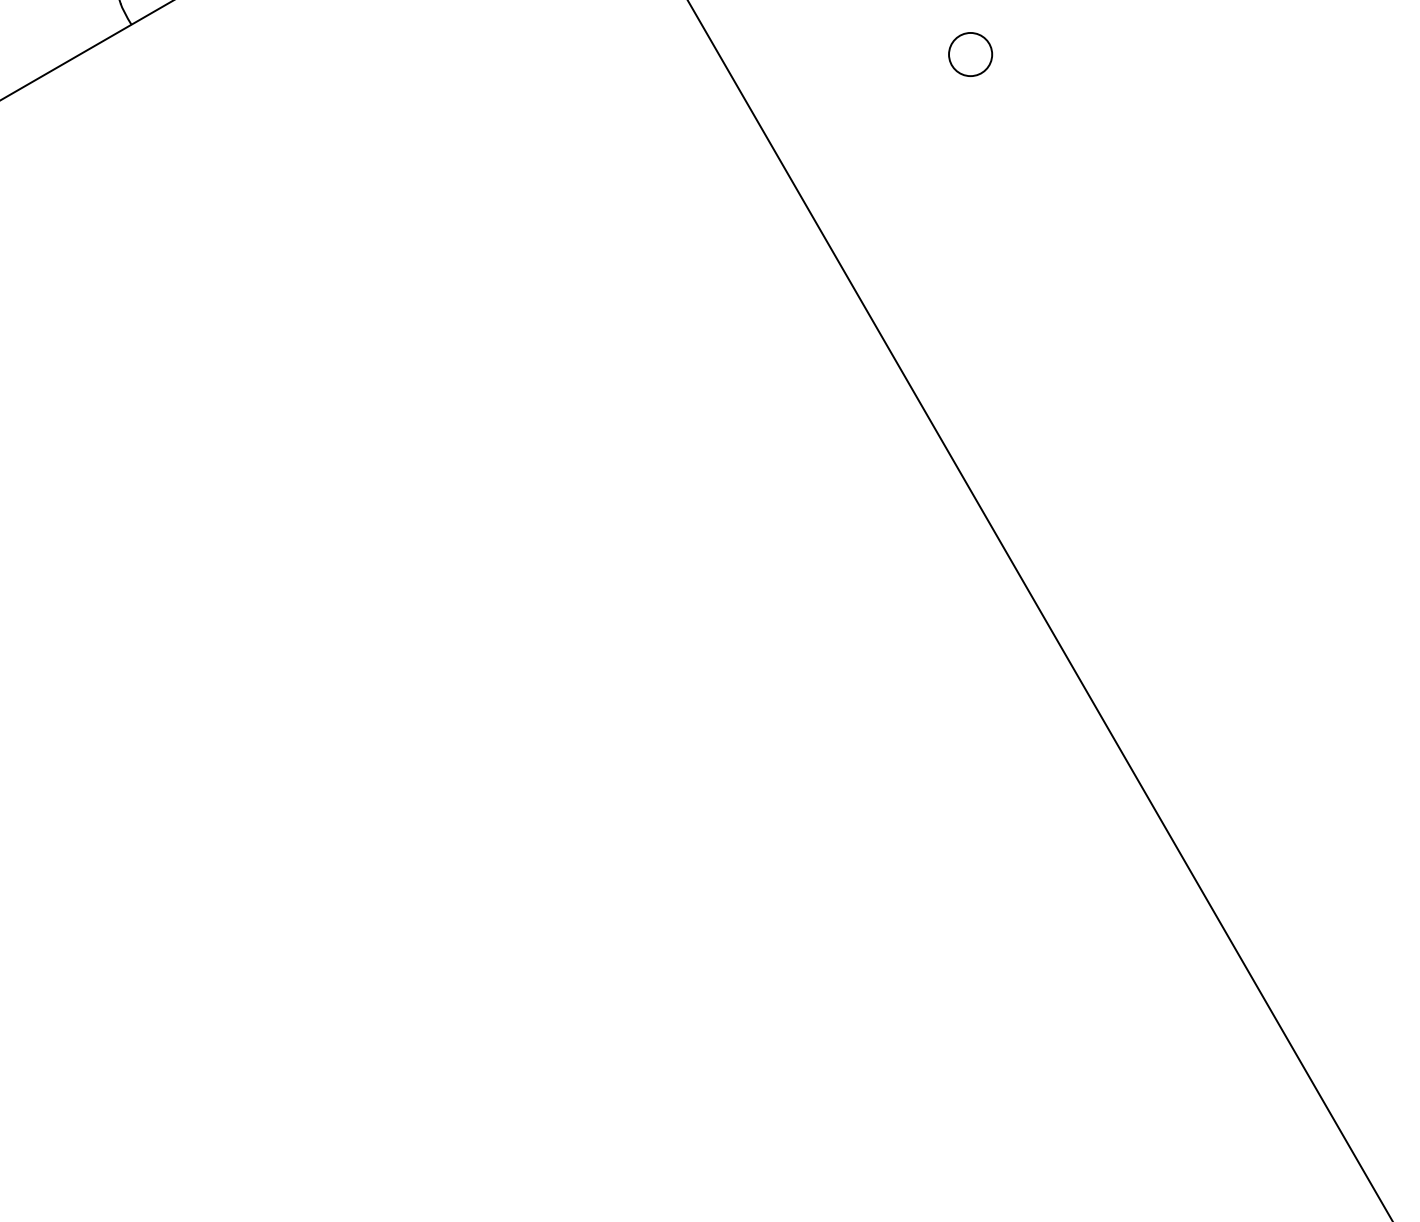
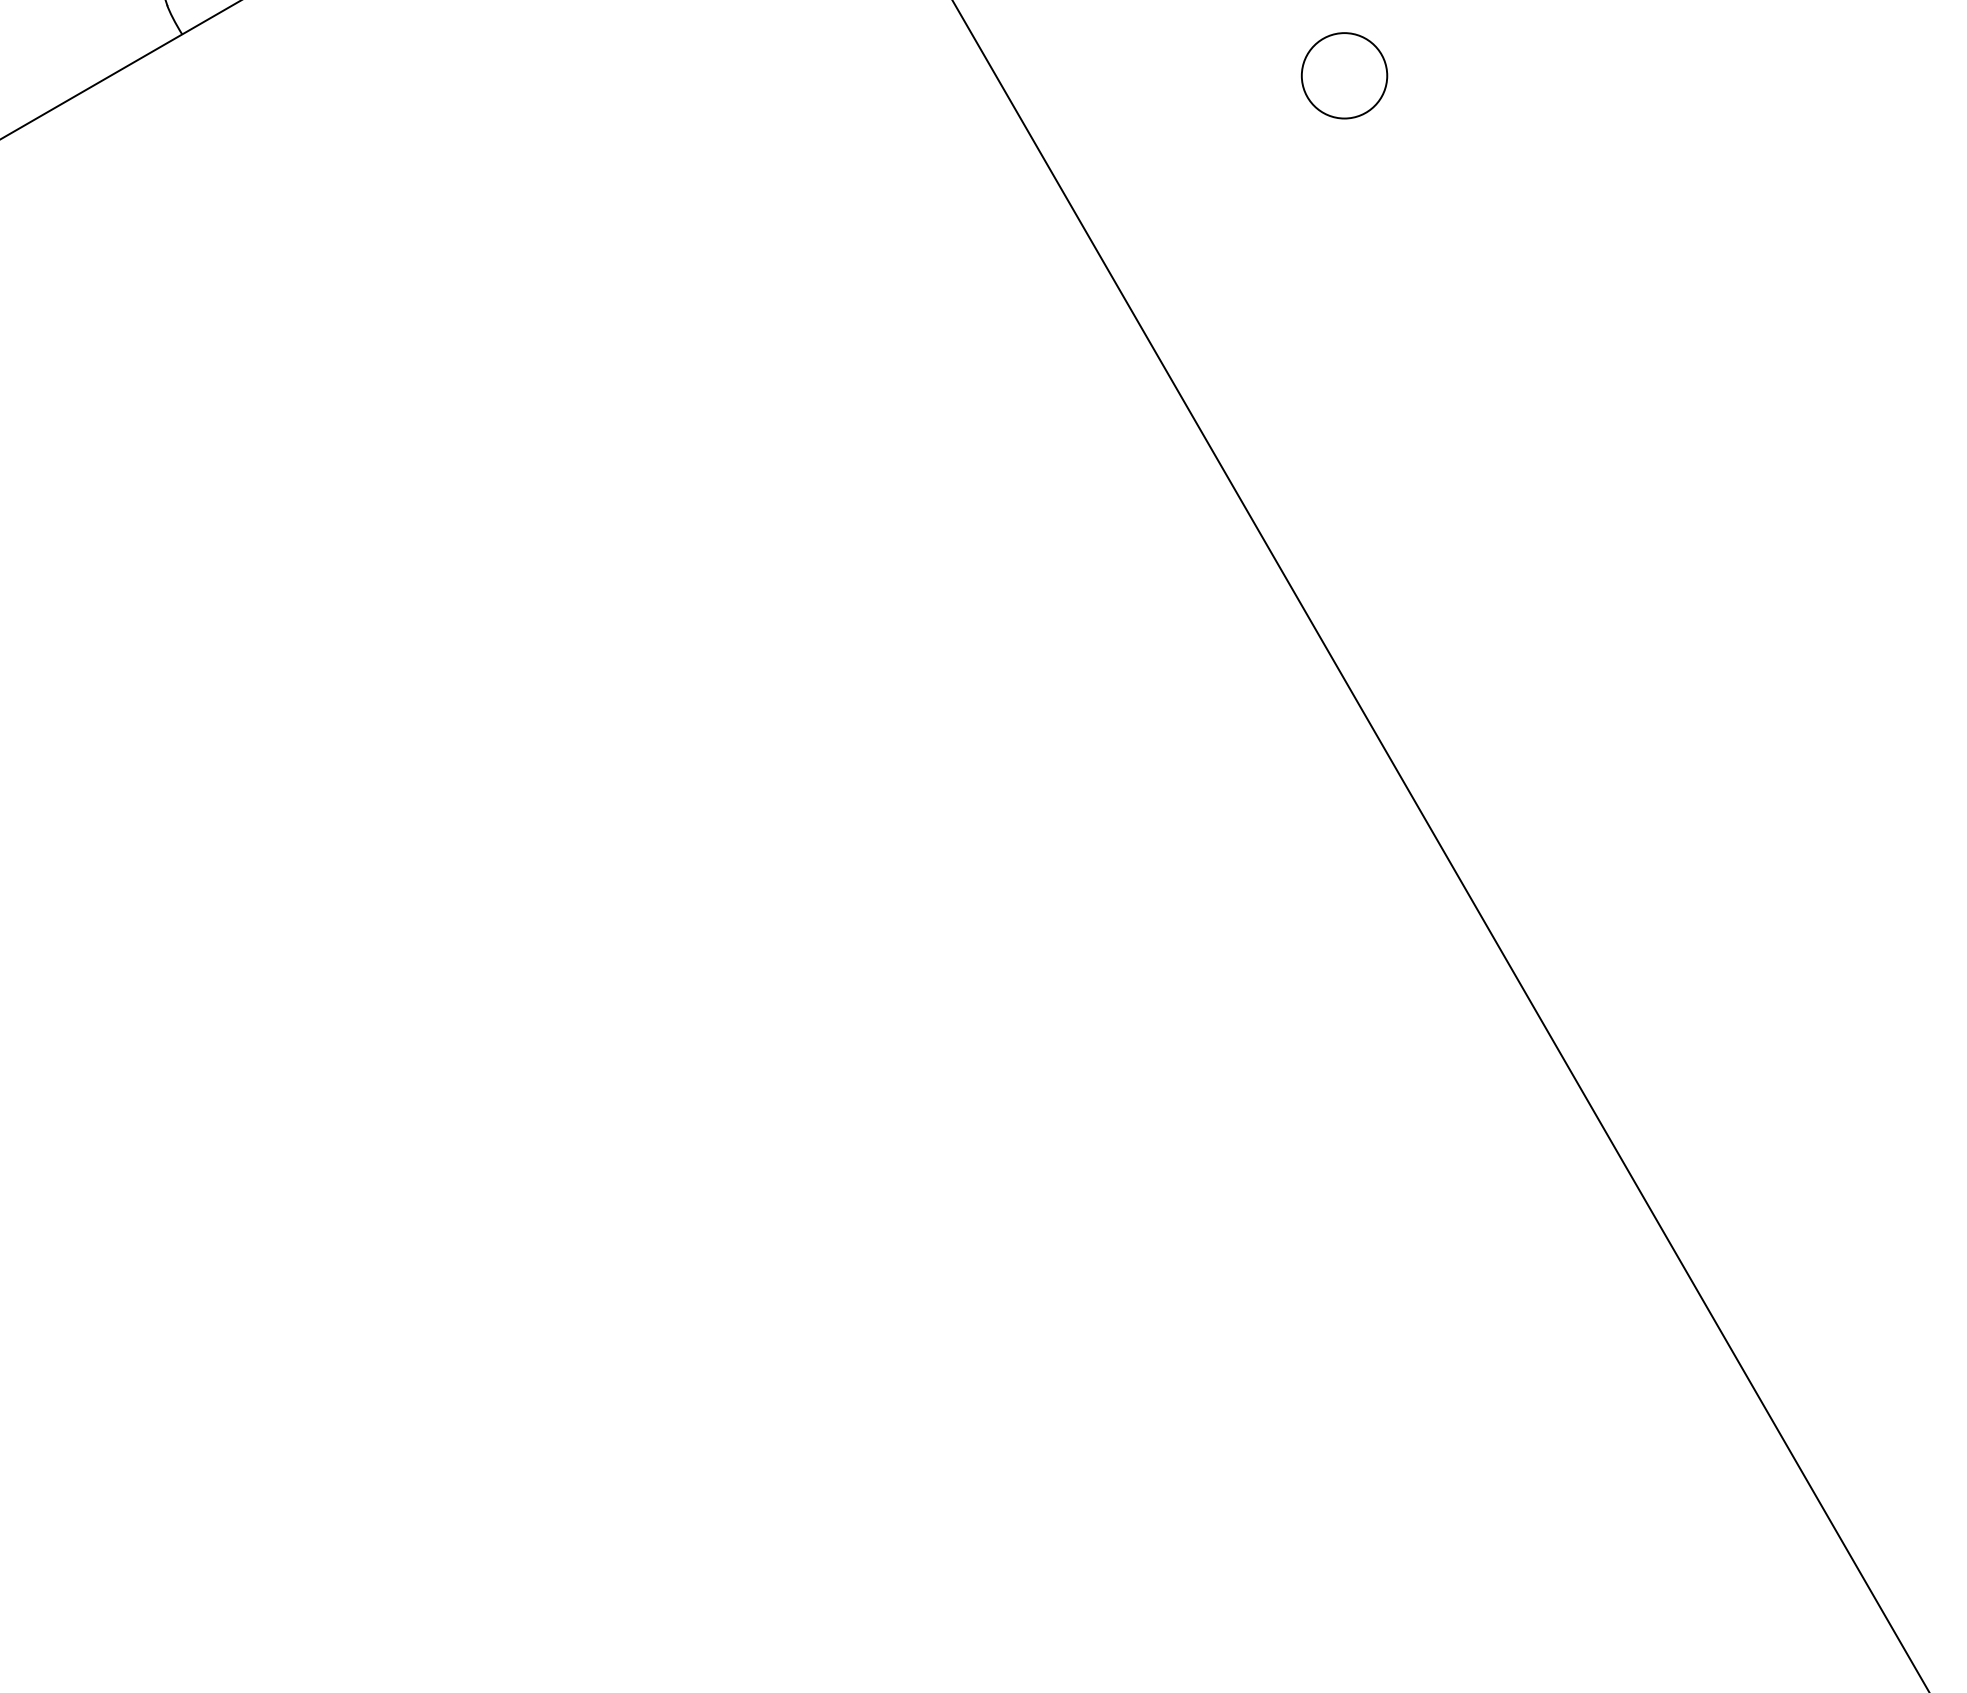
circle: (970, 54) -> (1344, 75), size x1.43

